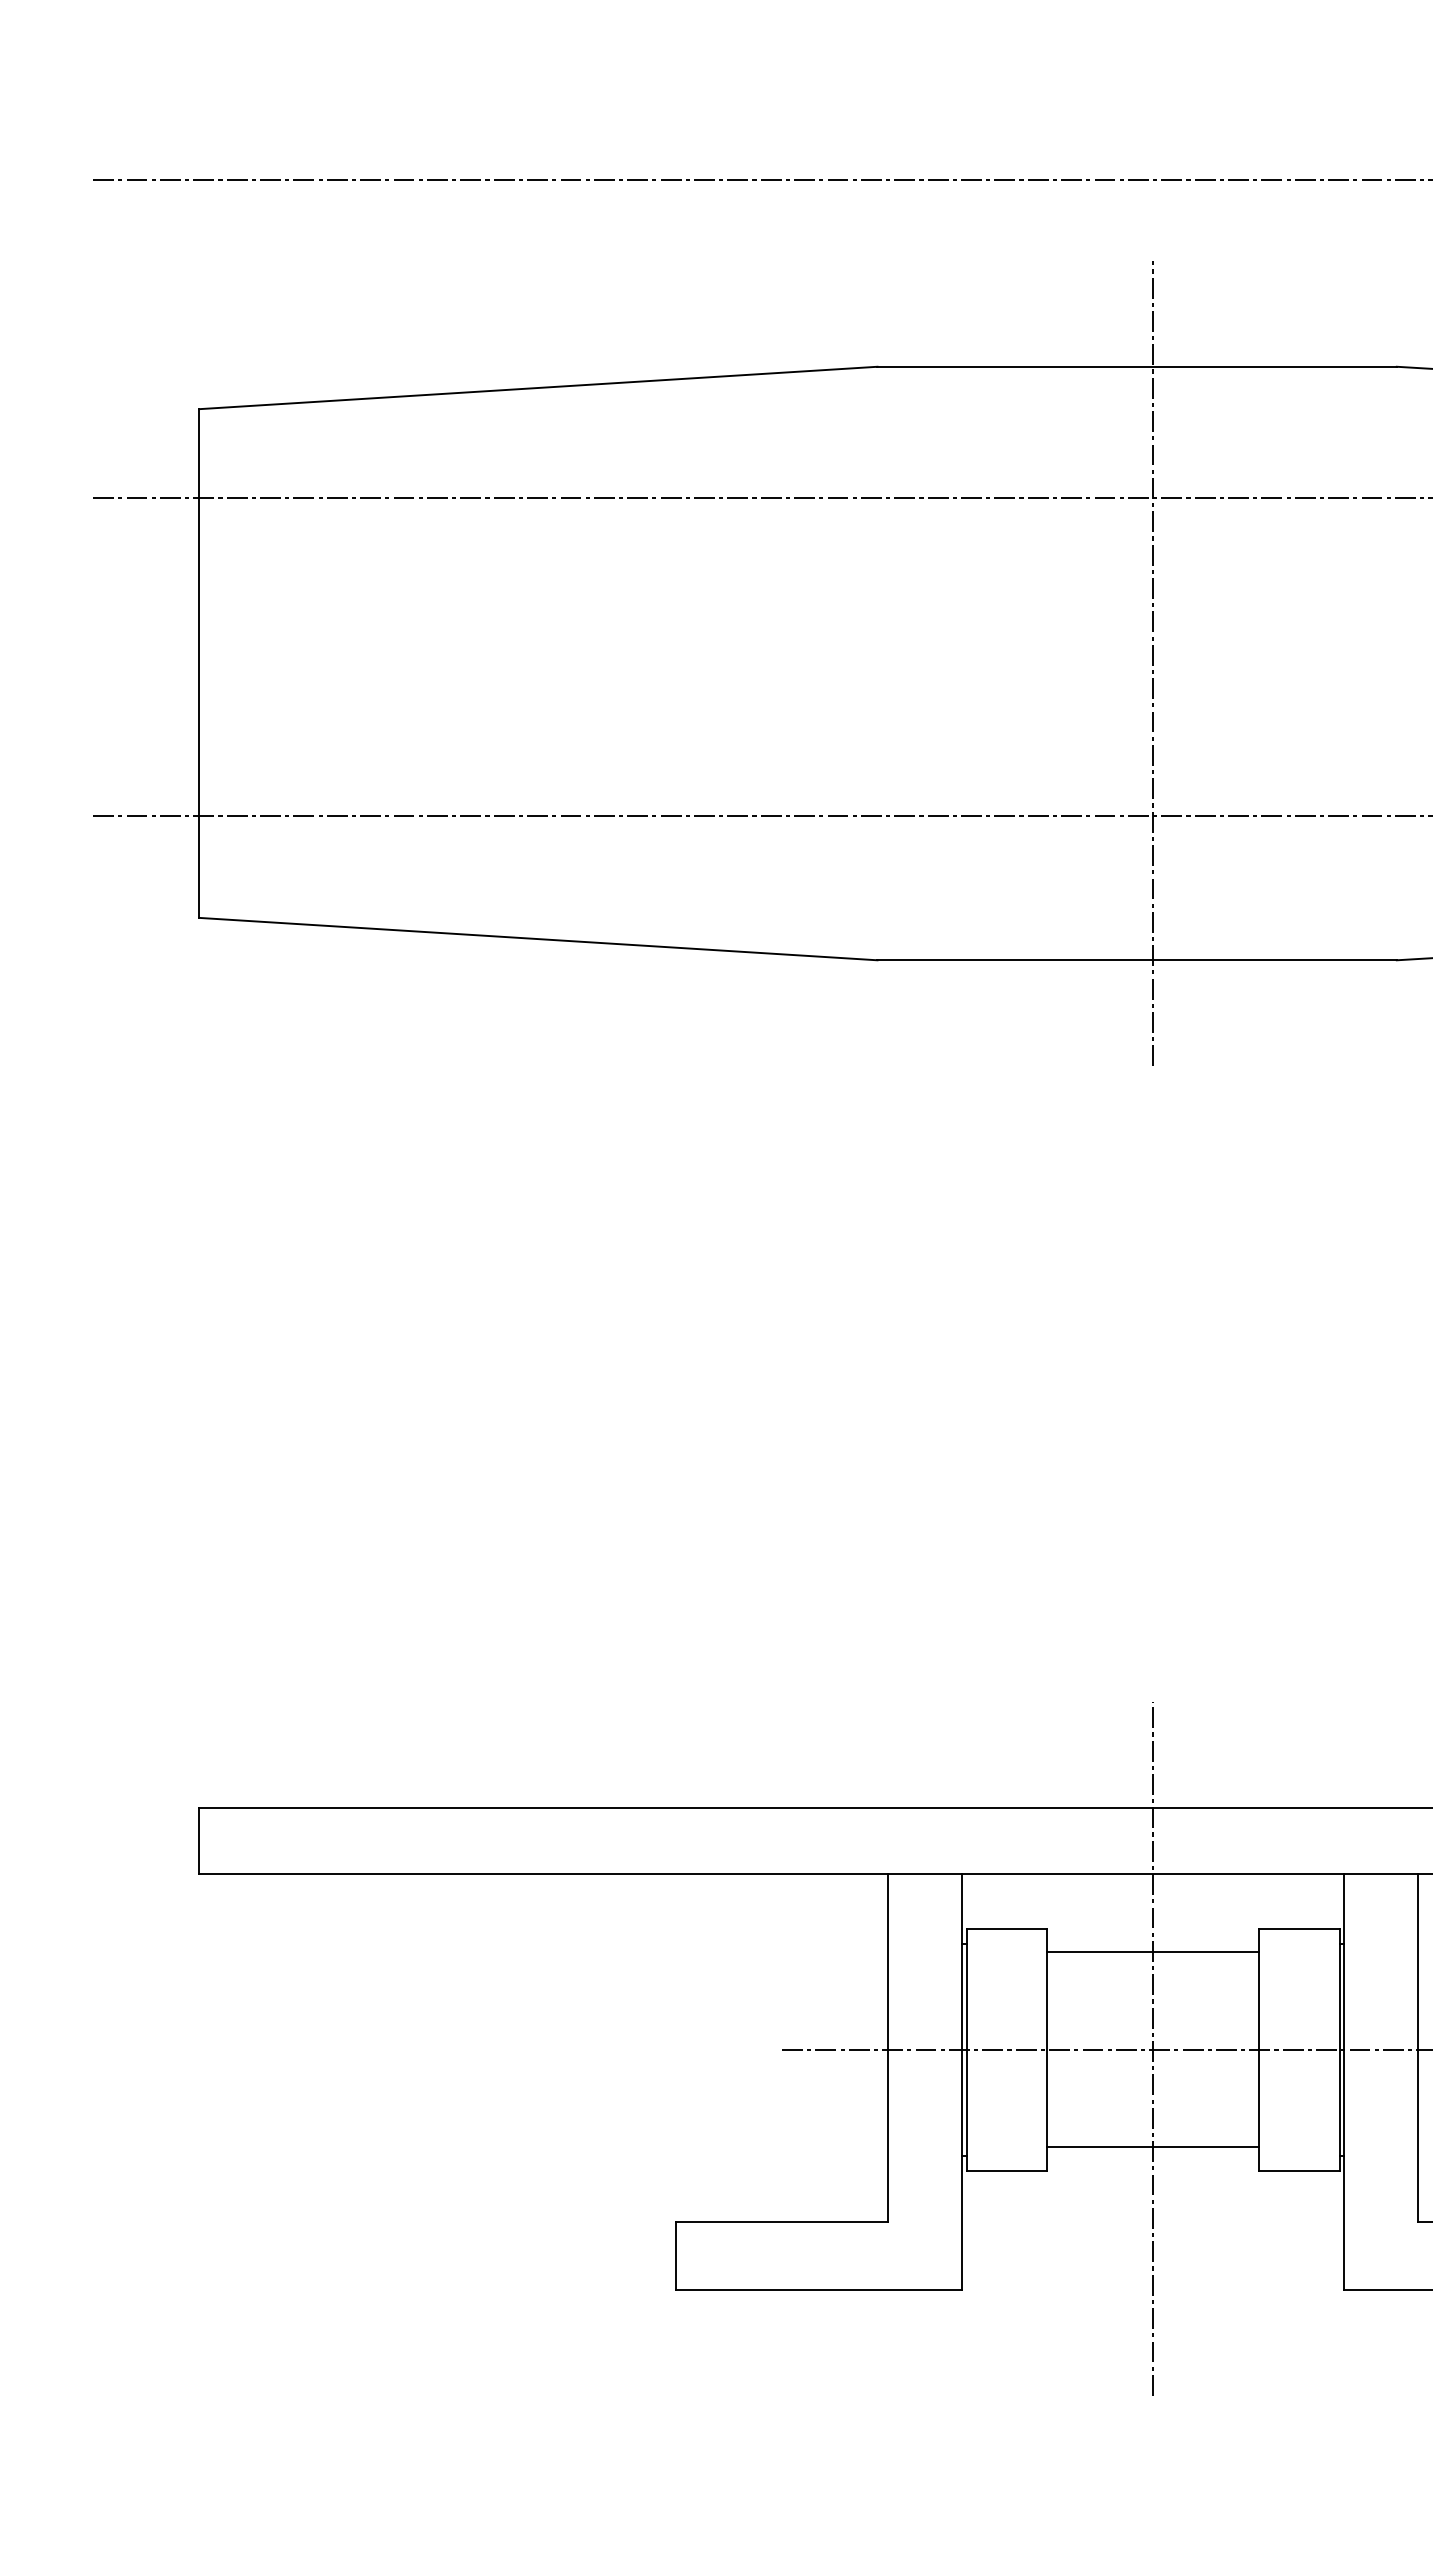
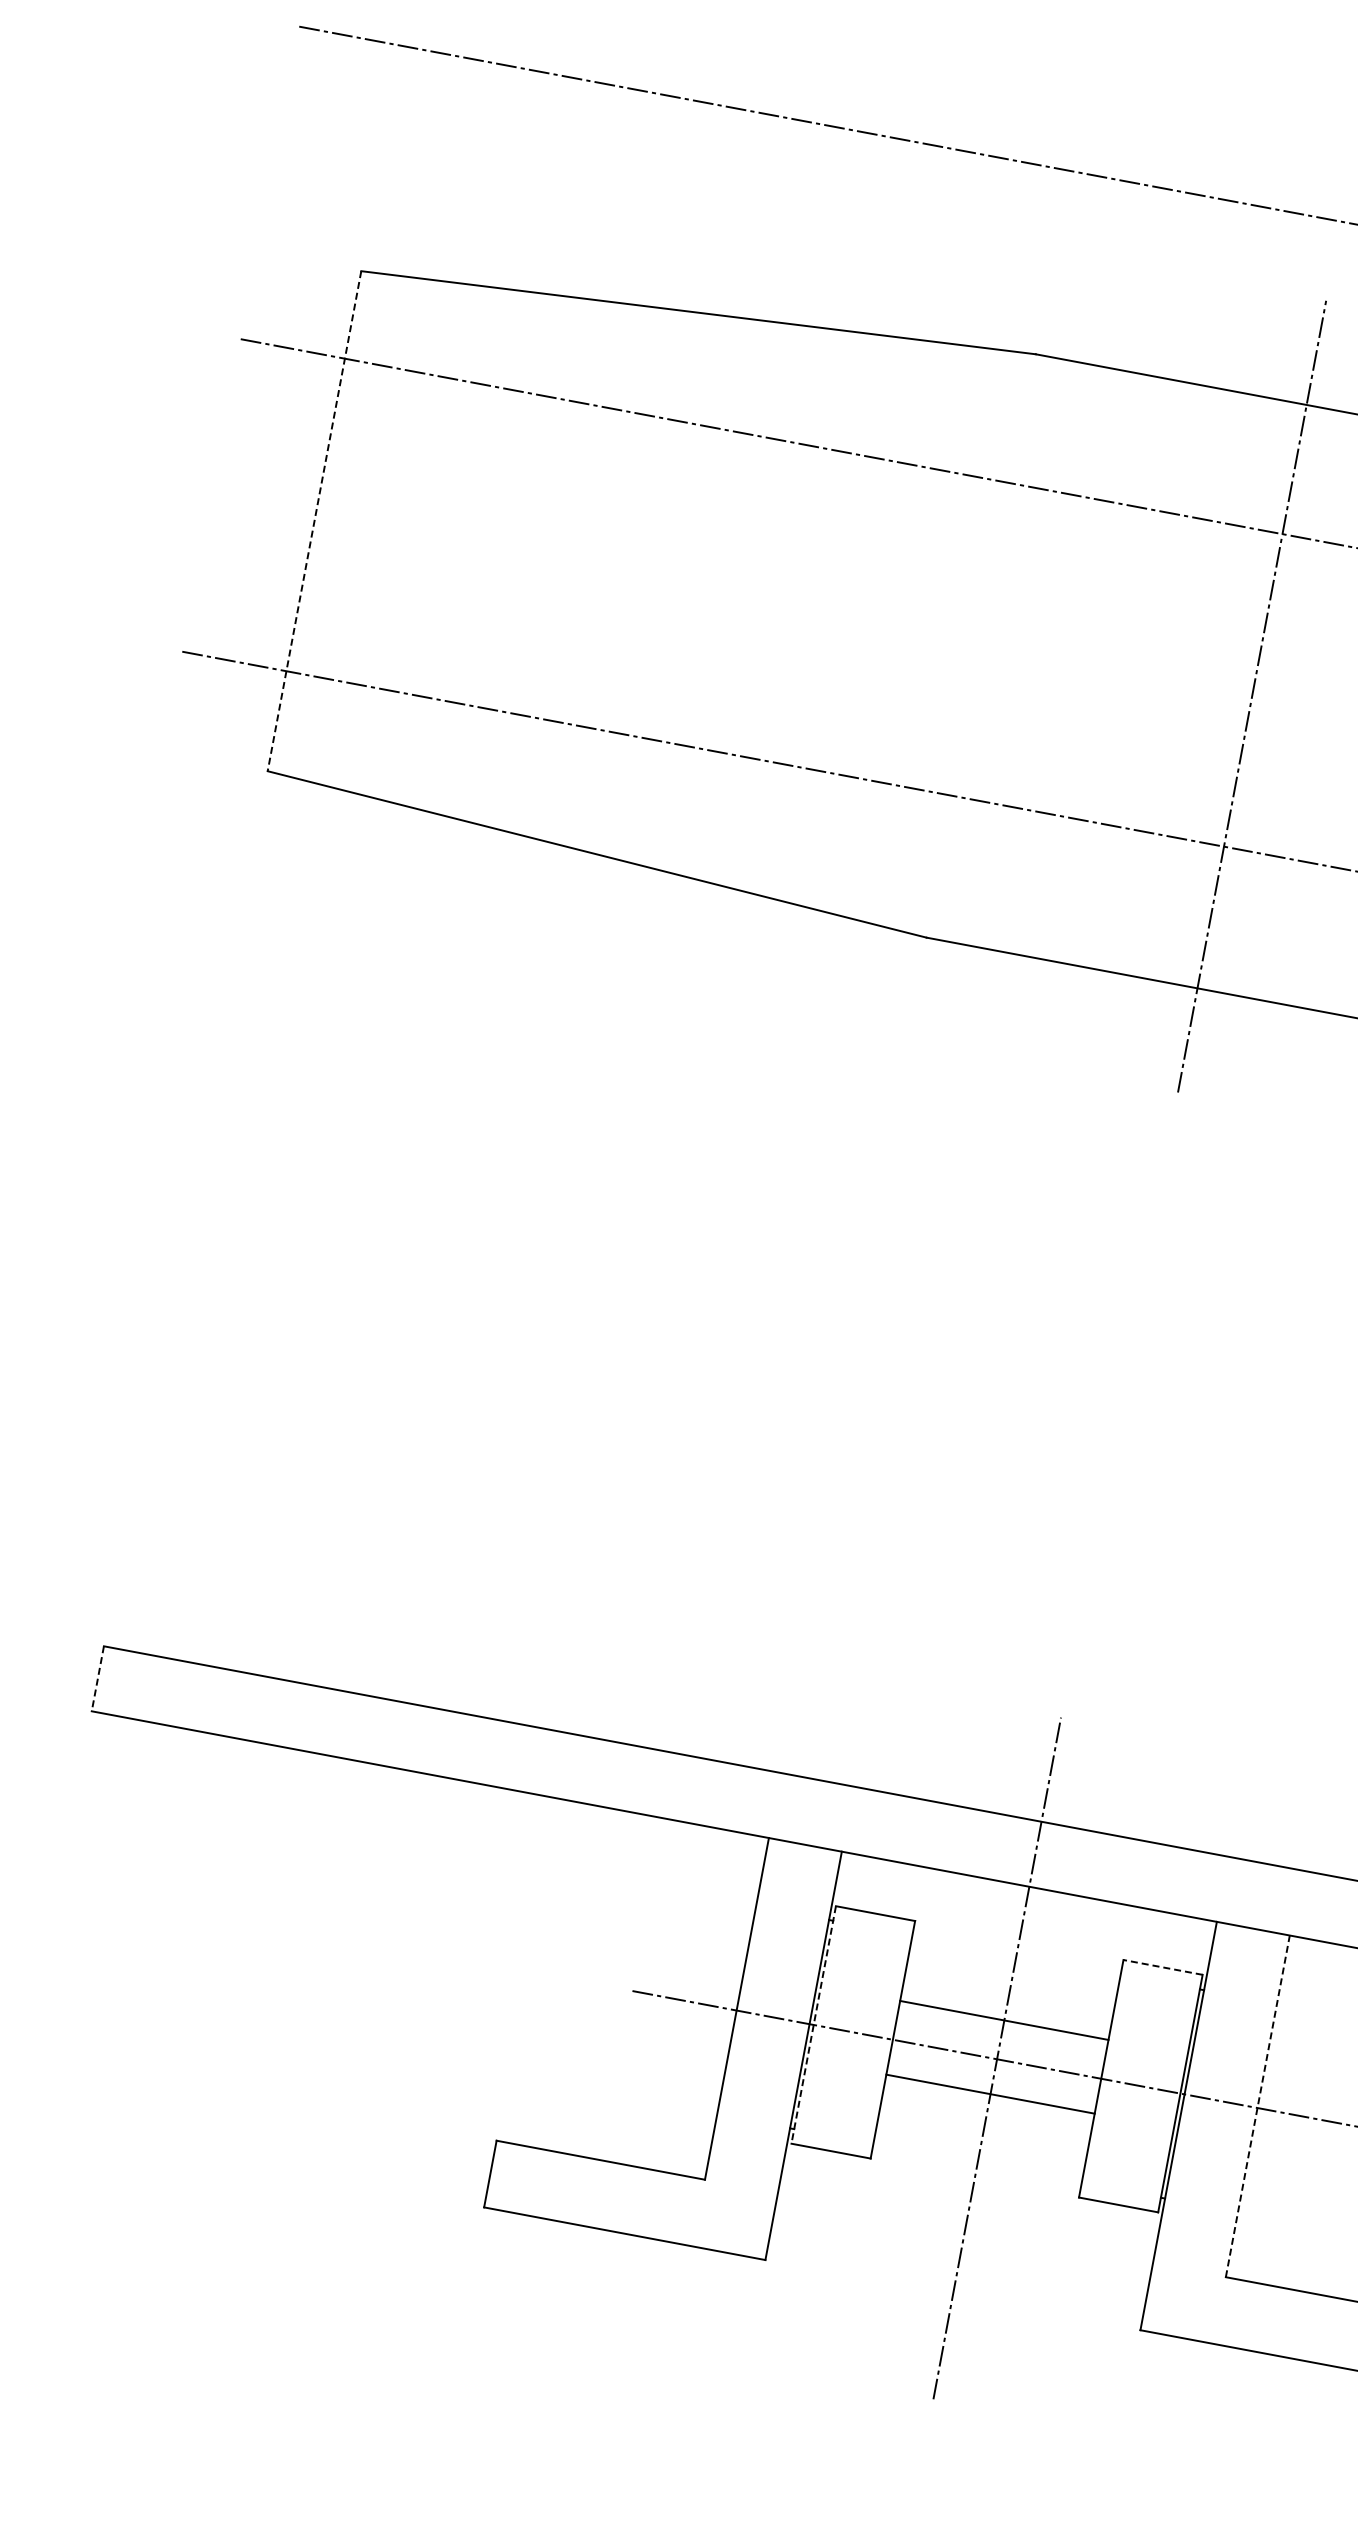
line: (199, 664) -> (314, 522), solid -> dashed
line: (199, 1841) -> (98, 1679), solid -> dashed
line: (1298, 1928) -> (1162, 1966), solid -> dashed
line: (1153, 1952) -> (1004, 2020), moved
line: (1418, 2048) -> (1258, 2106), solid -> dashed
line: (966, 2049) -> (813, 2024), solid -> dashed
line: (1153, 2147) -> (990, 2094), moved

